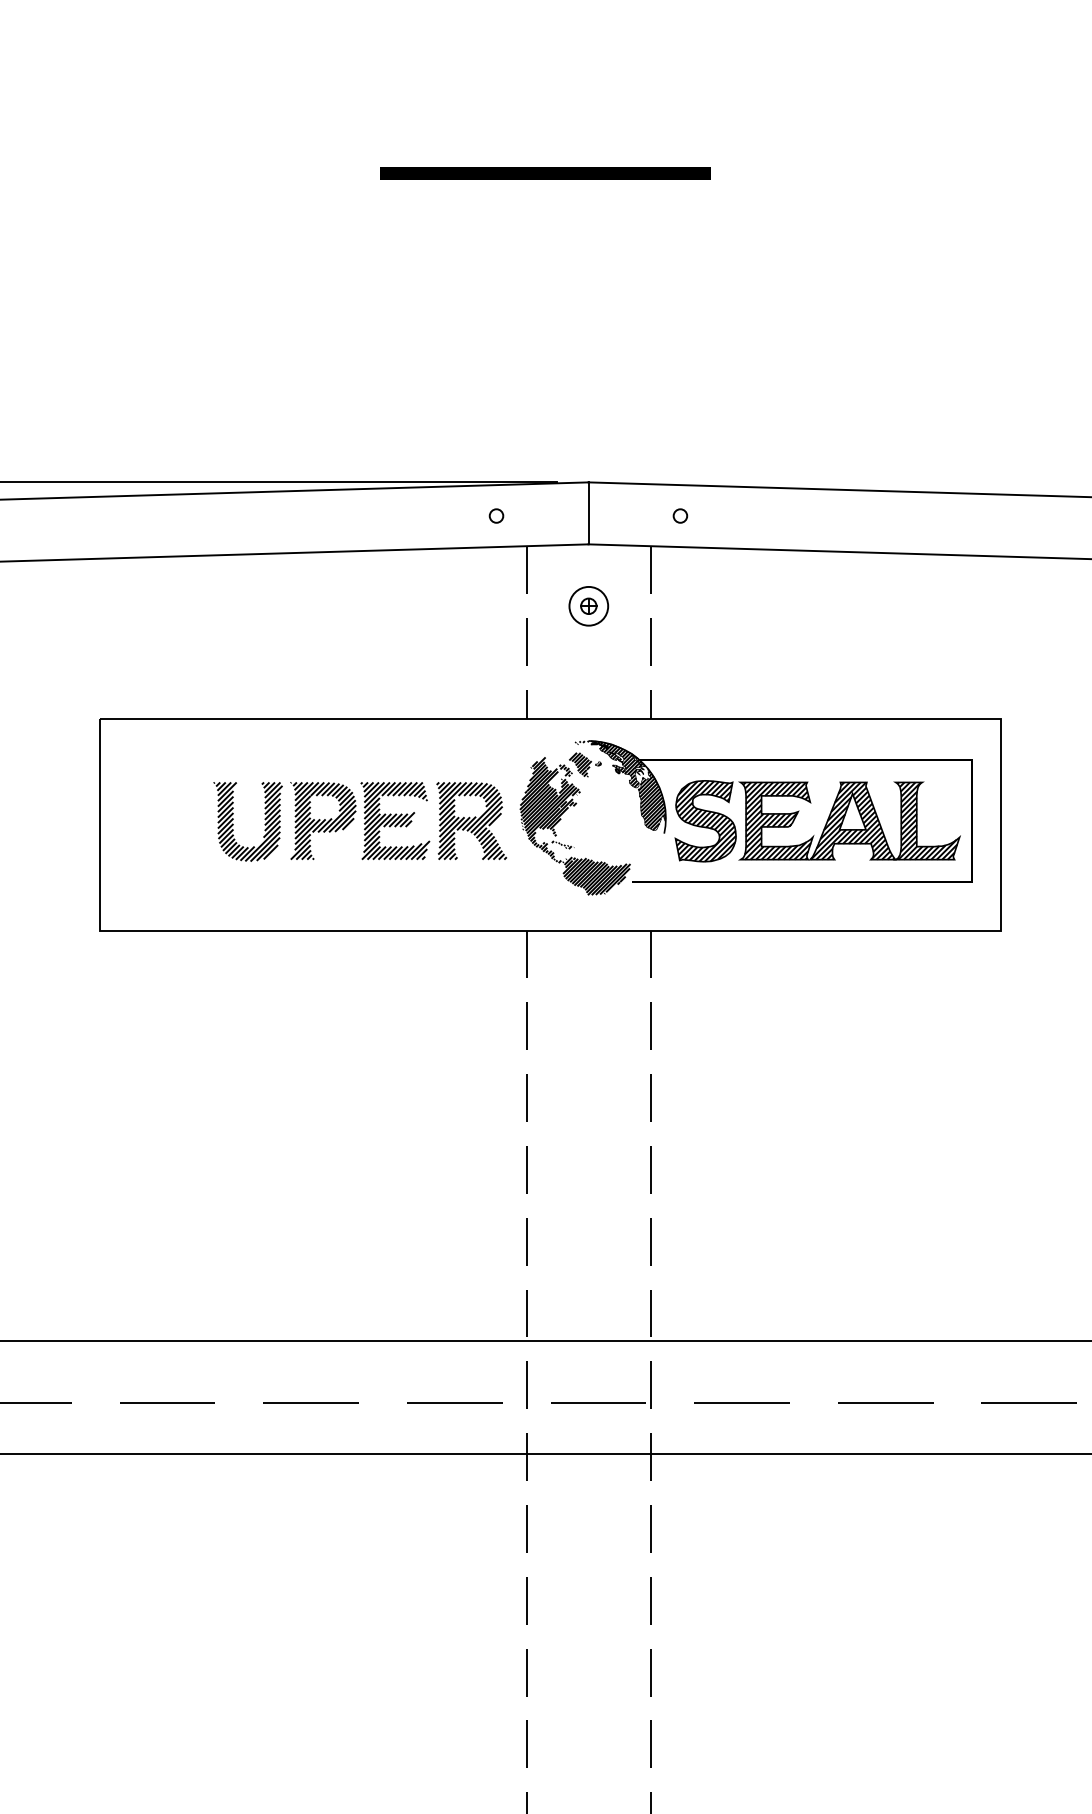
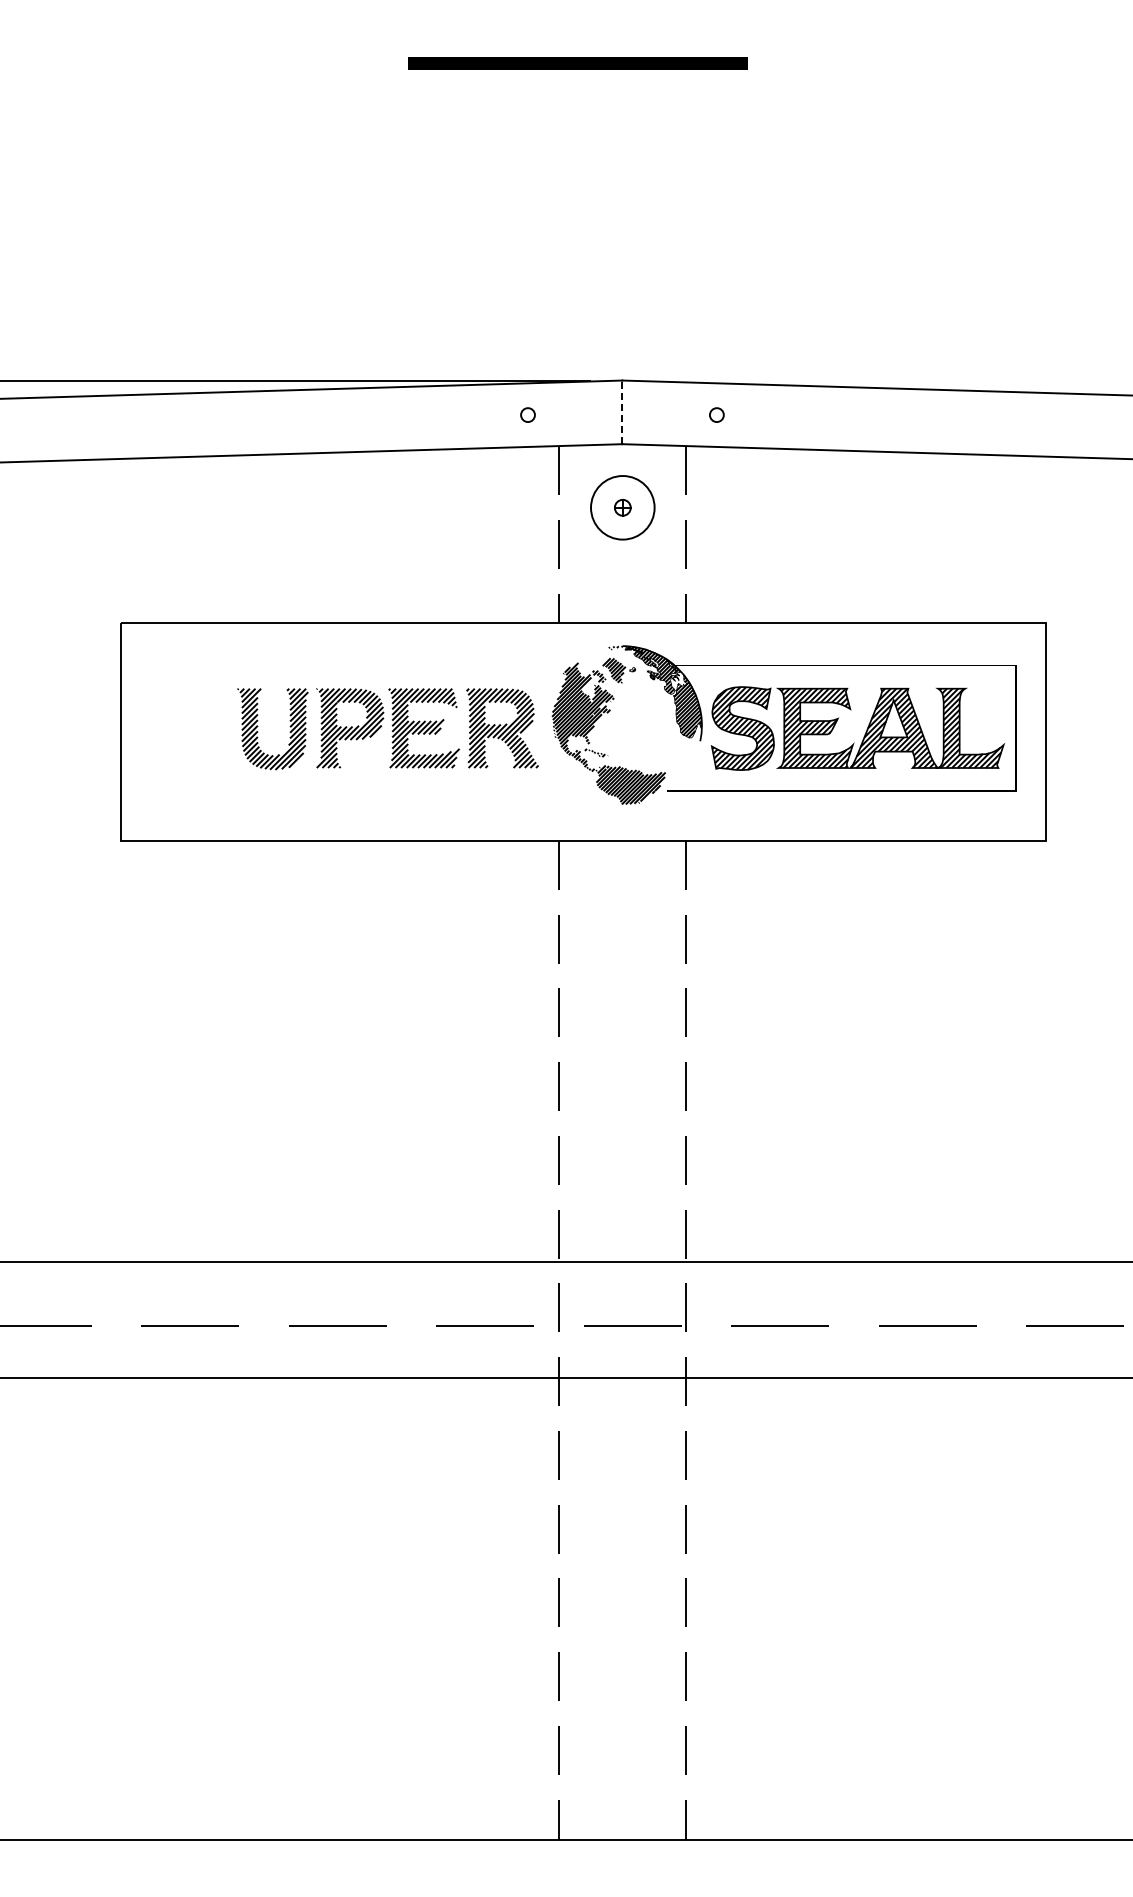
line: (588, 513) -> (622, 412), solid -> dashed
circle: (588, 606) -> (622, 507), size x1.6

